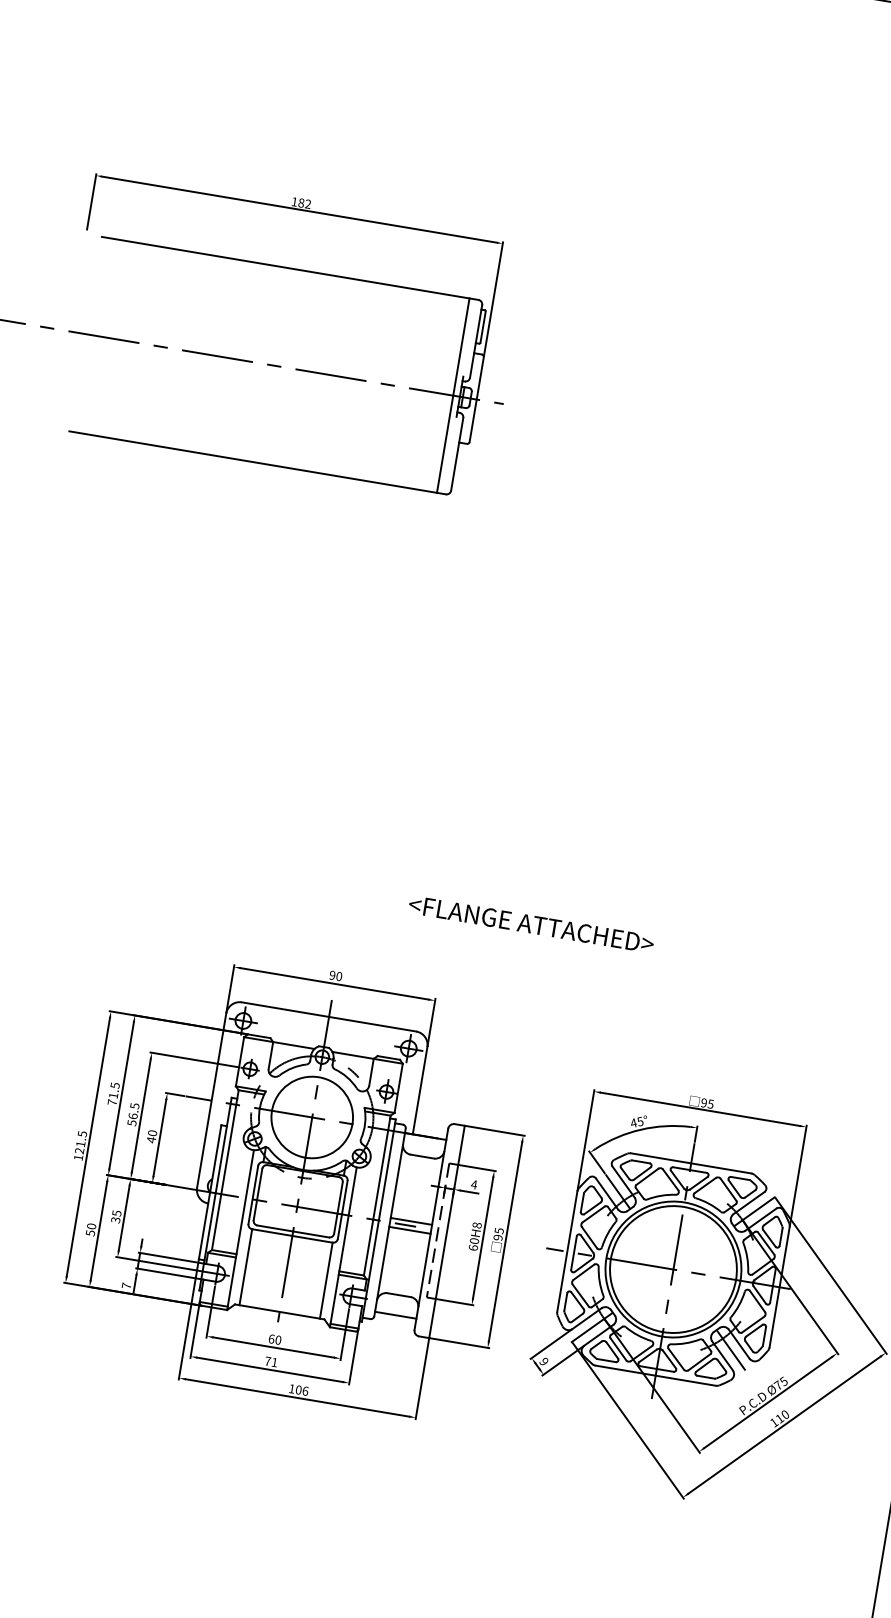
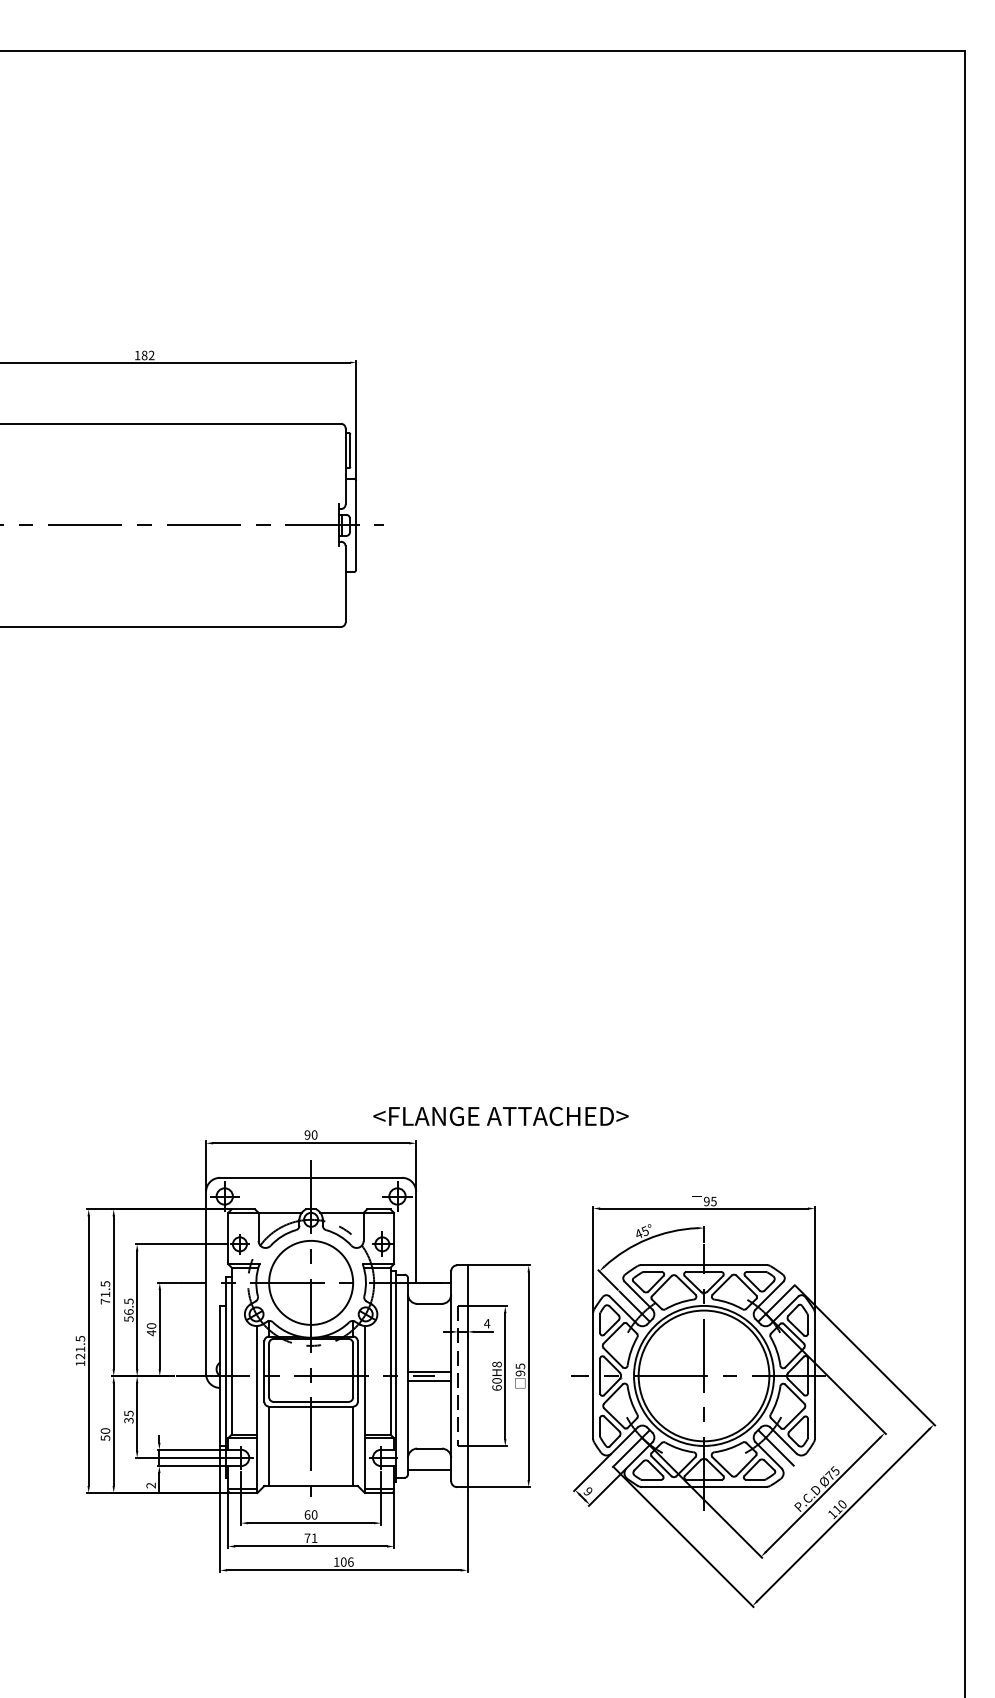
line: (453, 394) -> (331, 524), removed
text: (531, 923) -> (500, 1115), moved
text: (126, 1285) -> (150, 1485), 7 -> 2

